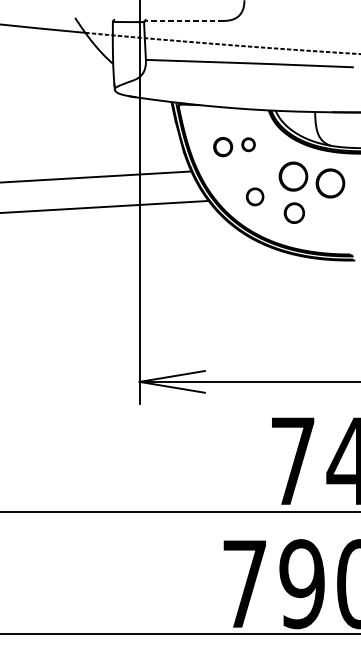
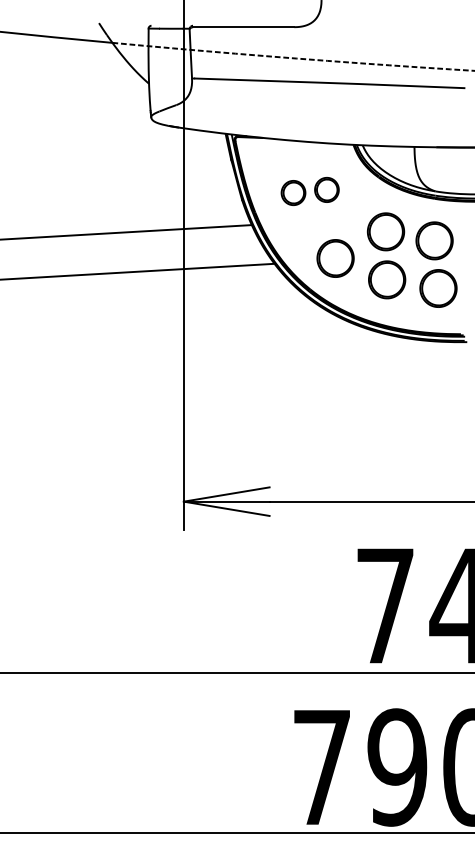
line: (185, 21) -> (243, 27), dashed -> solid
part: (248, 144) -> (326, 189), size x1.43
part: (255, 196) -> (335, 258), size x1.67
part: (294, 212) -> (387, 279), size x1.43
part: (333, 219) -> (438, 288), added

